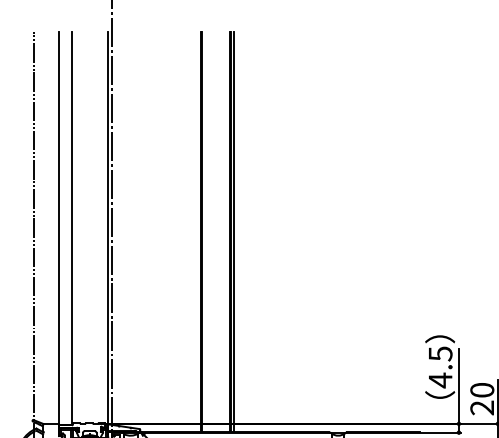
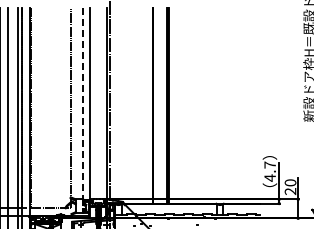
line: (58, 227) -> (83, 103), solid -> dashed
text: (439, 352) -> (269, 164), 4.5 -> 4.7

